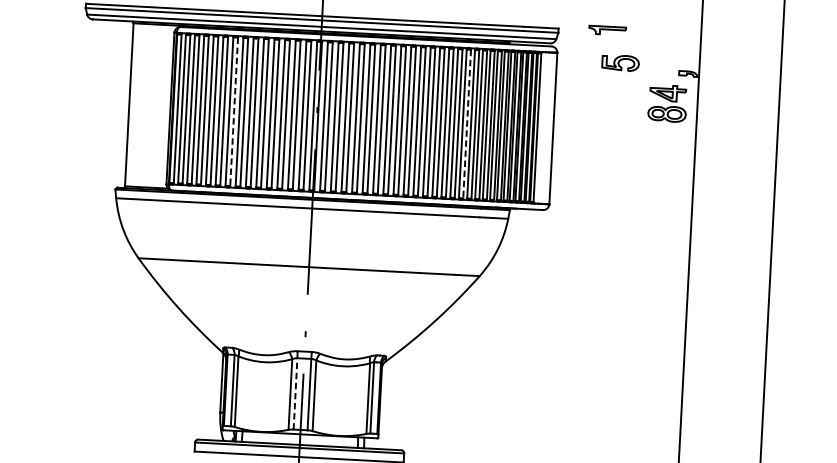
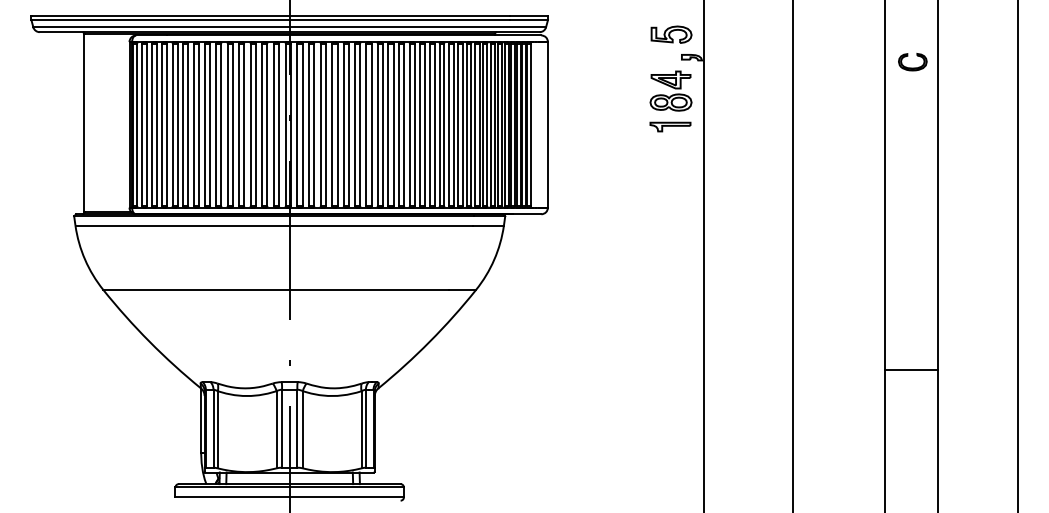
part: (607, 30) -> (670, 126), moved
part: (620, 62) -> (671, 34), moved
line: (234, 112) -> (199, 125), dashed -> solid
line: (466, 124) -> (453, 125), dashed -> solid
line: (295, 393) -> (282, 428), dashed -> solid

